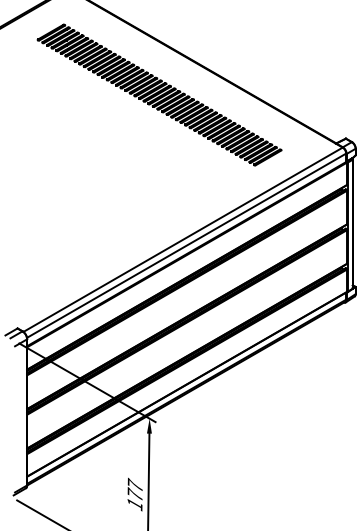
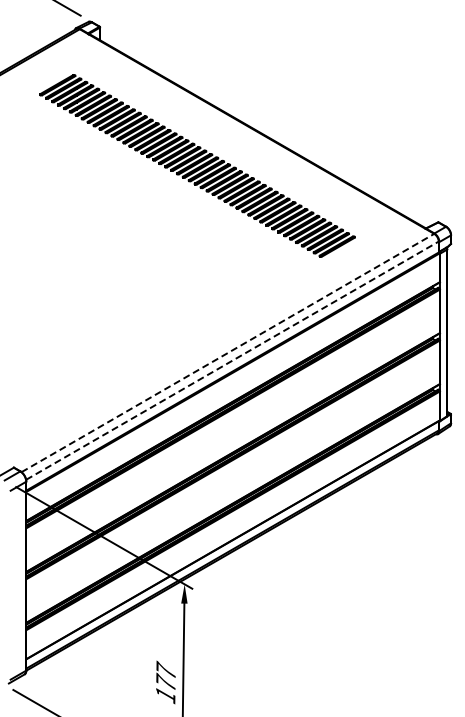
line: (183, 239) -> (228, 352), solid -> dashed
line: (186, 245) -> (232, 360), solid -> dashed

